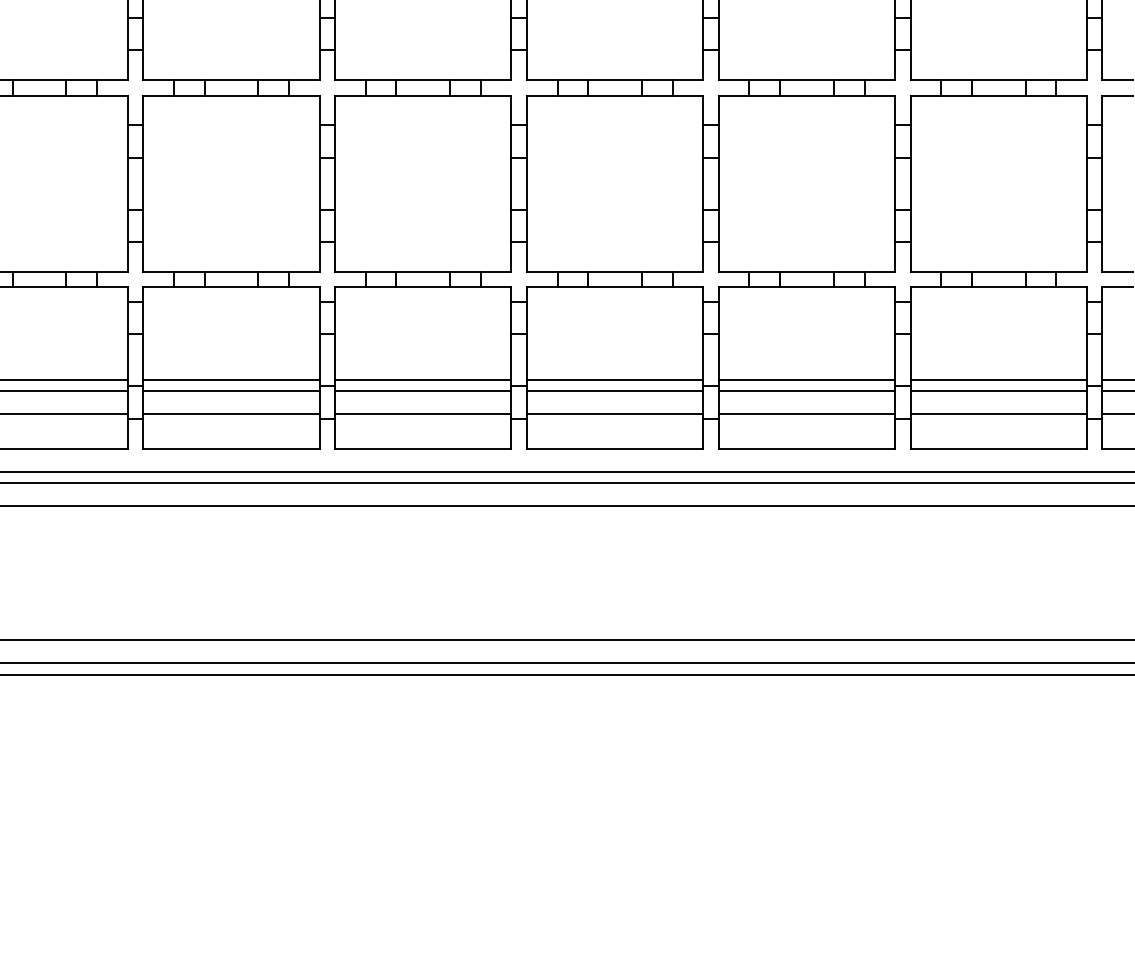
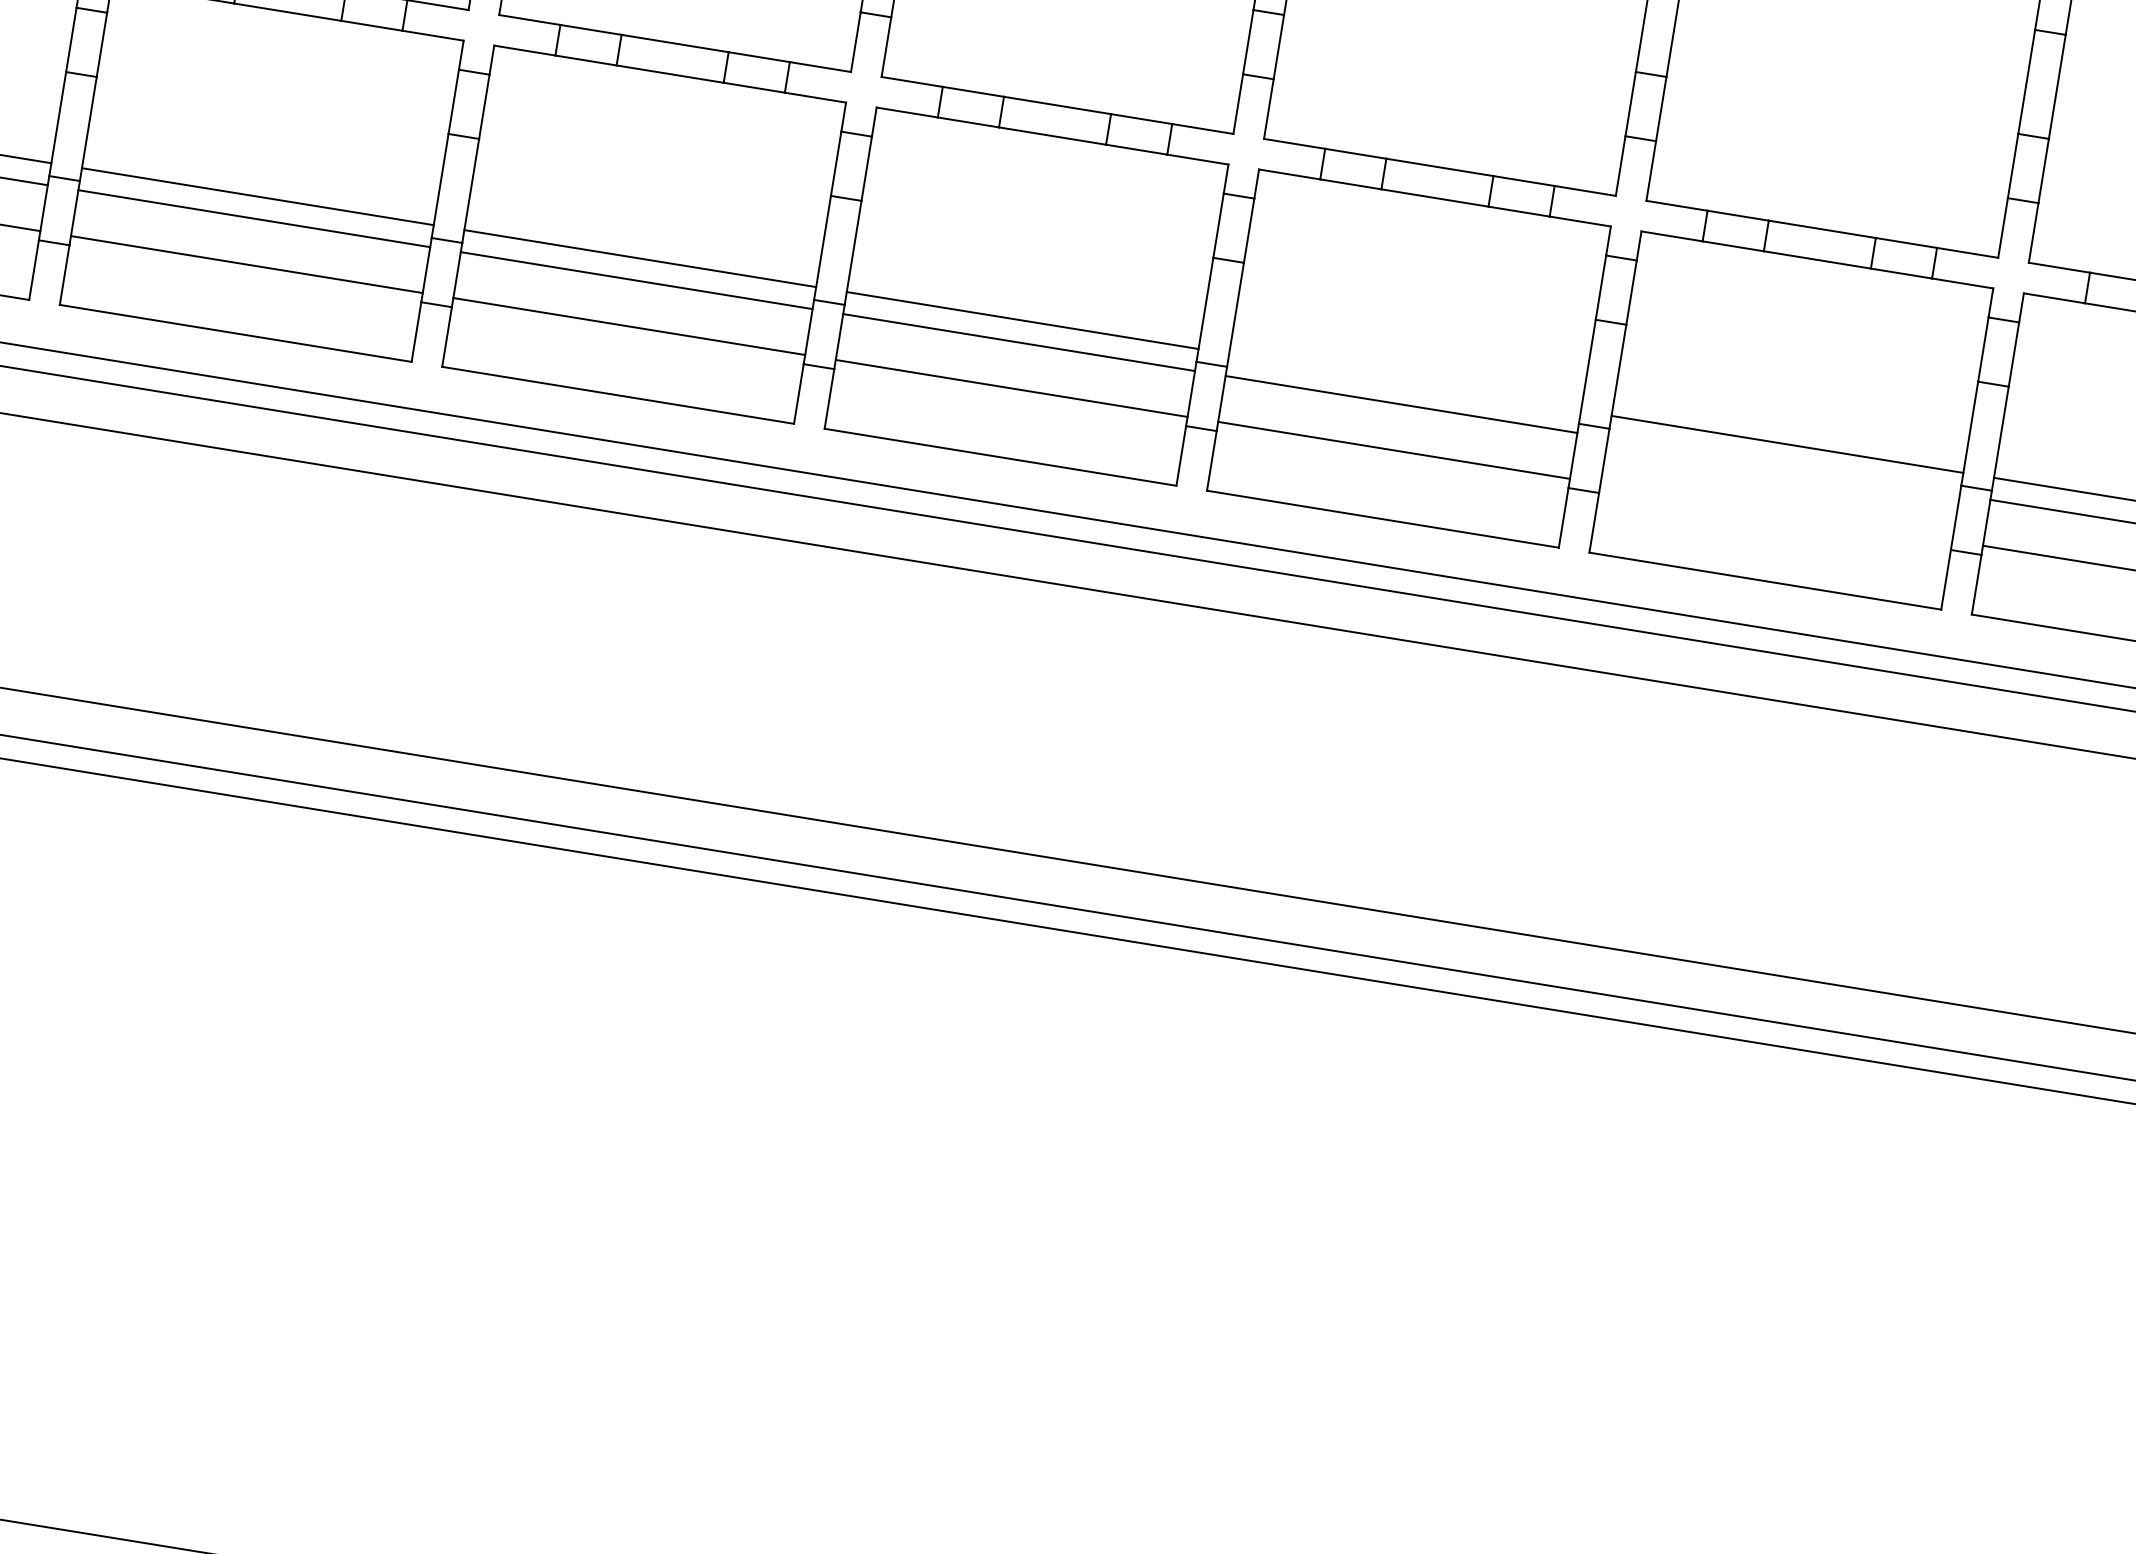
line: (614, 379) -> (1404, 381), removed
line: (806, 390) -> (1783, 465), removed
line: (806, 414) -> (1775, 513), removed

